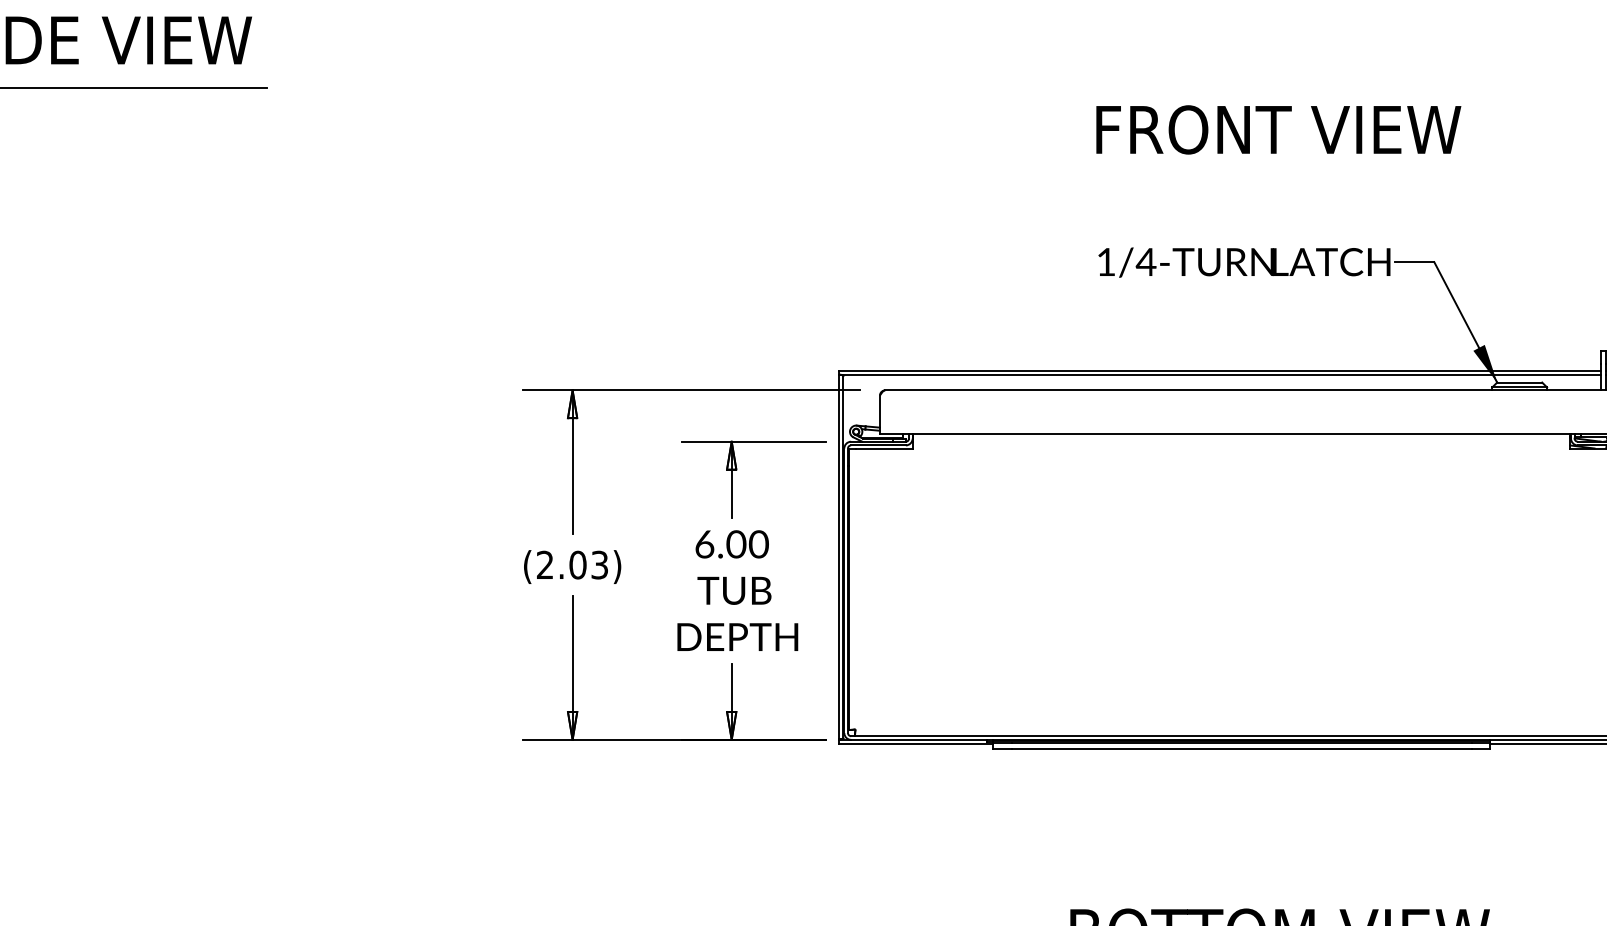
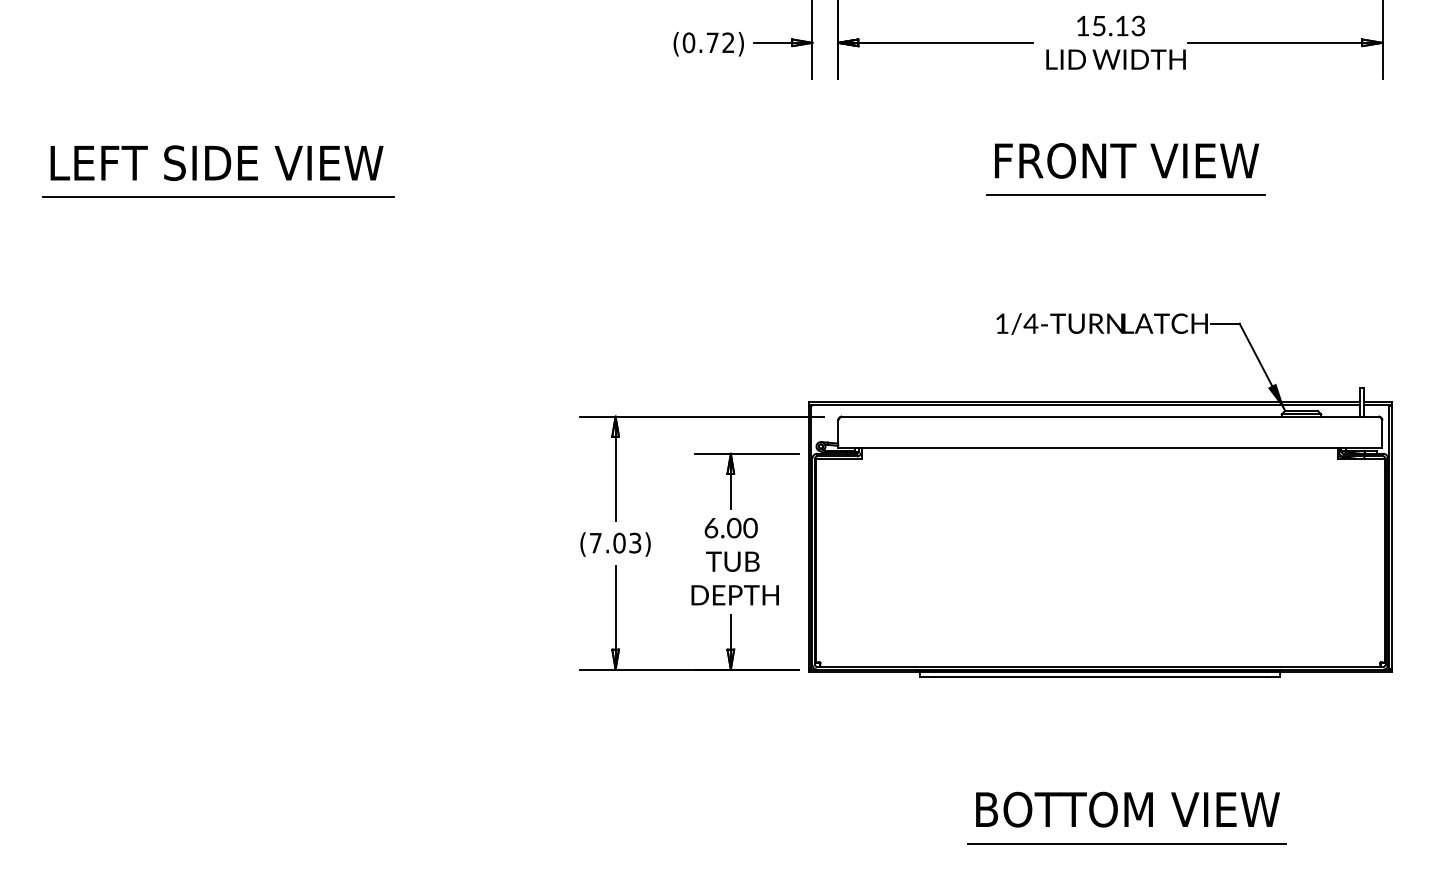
line: (1278, 85) -> (1126, 195), added
text: (1279, 129) -> (1127, 160), moved
text: (544, 564) -> (595, 542), (2.03) -> (7.03)

